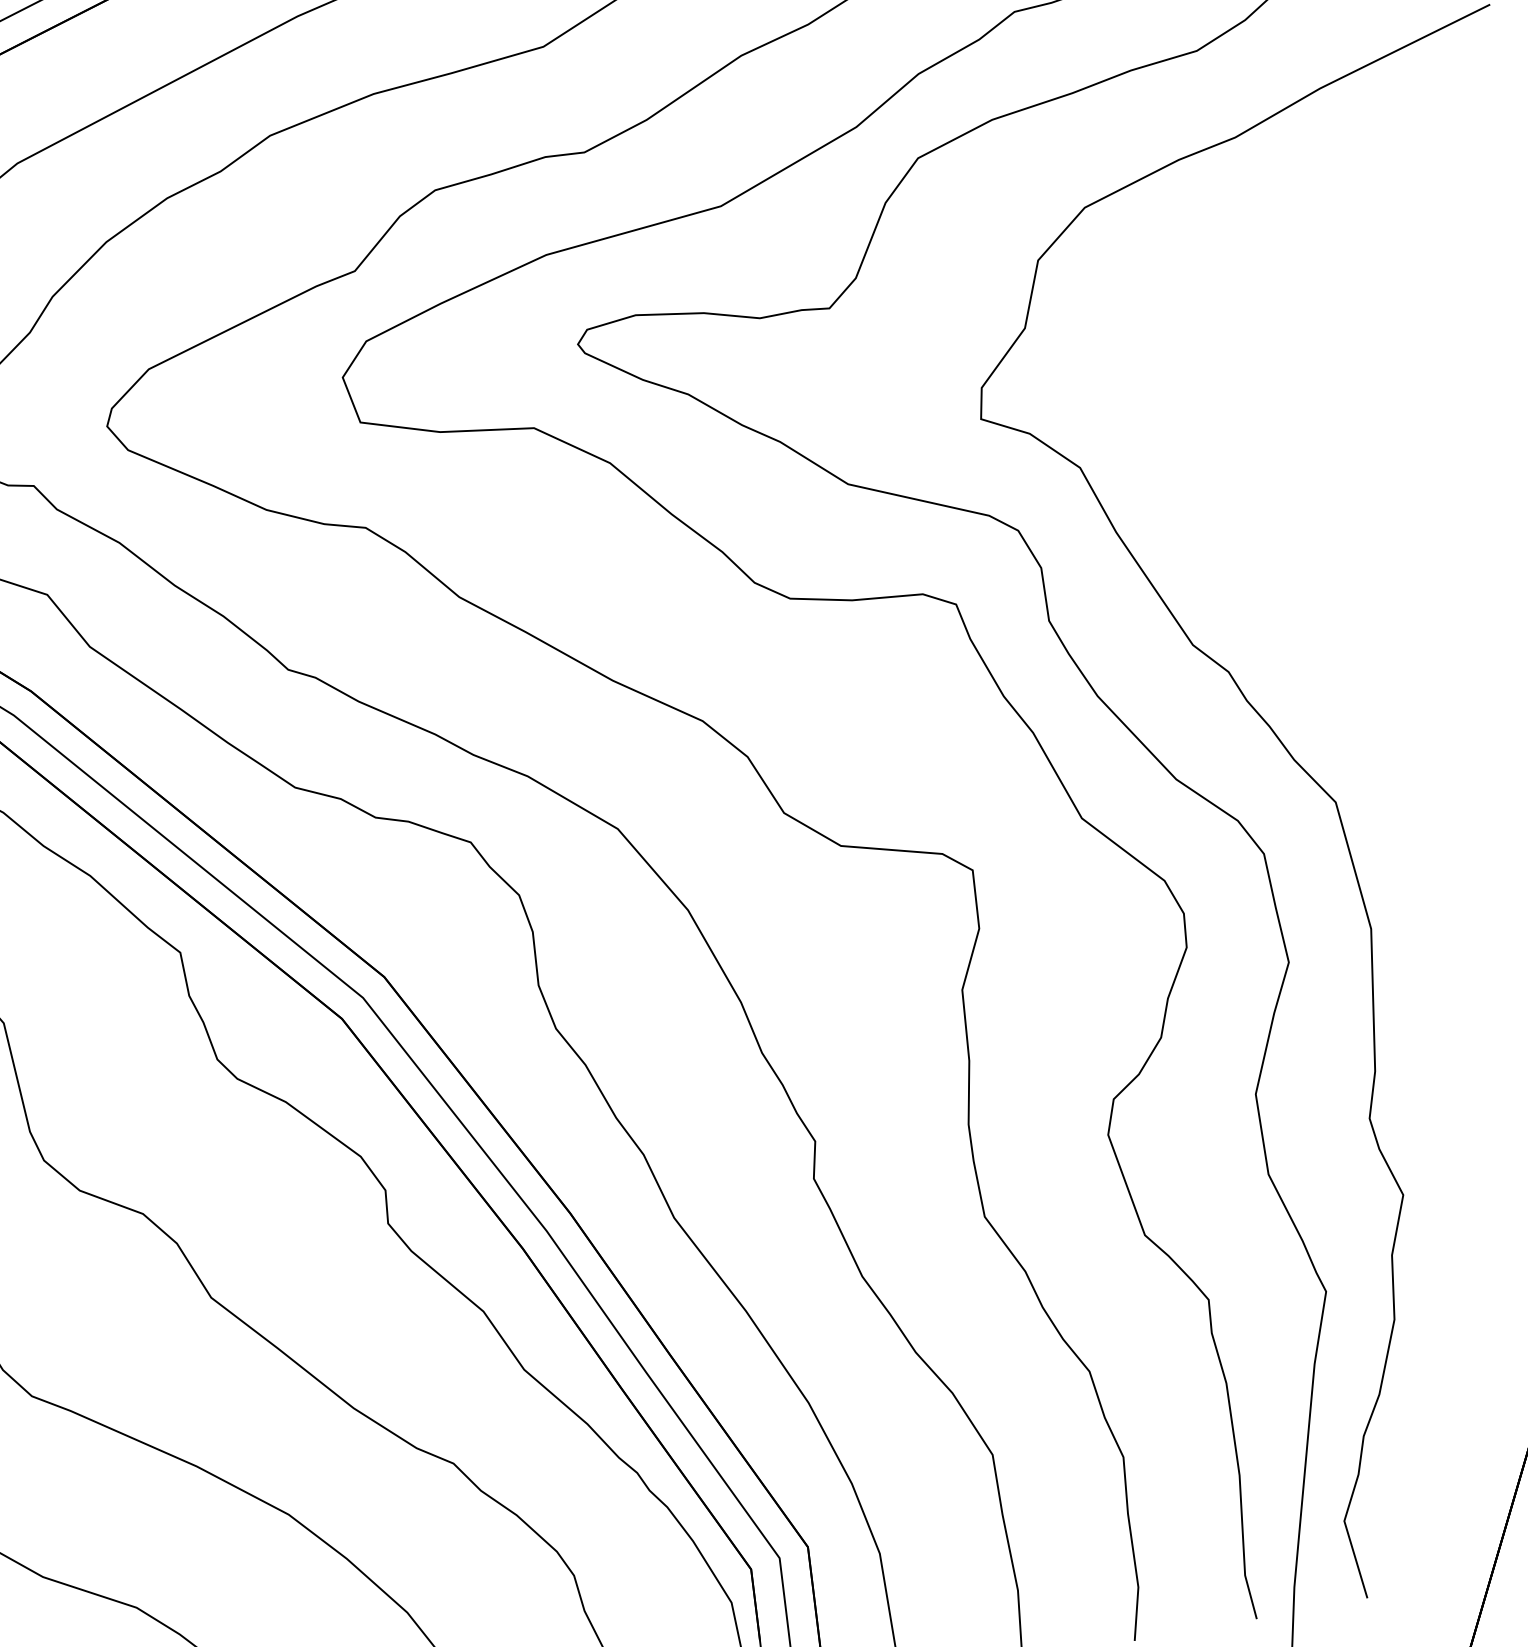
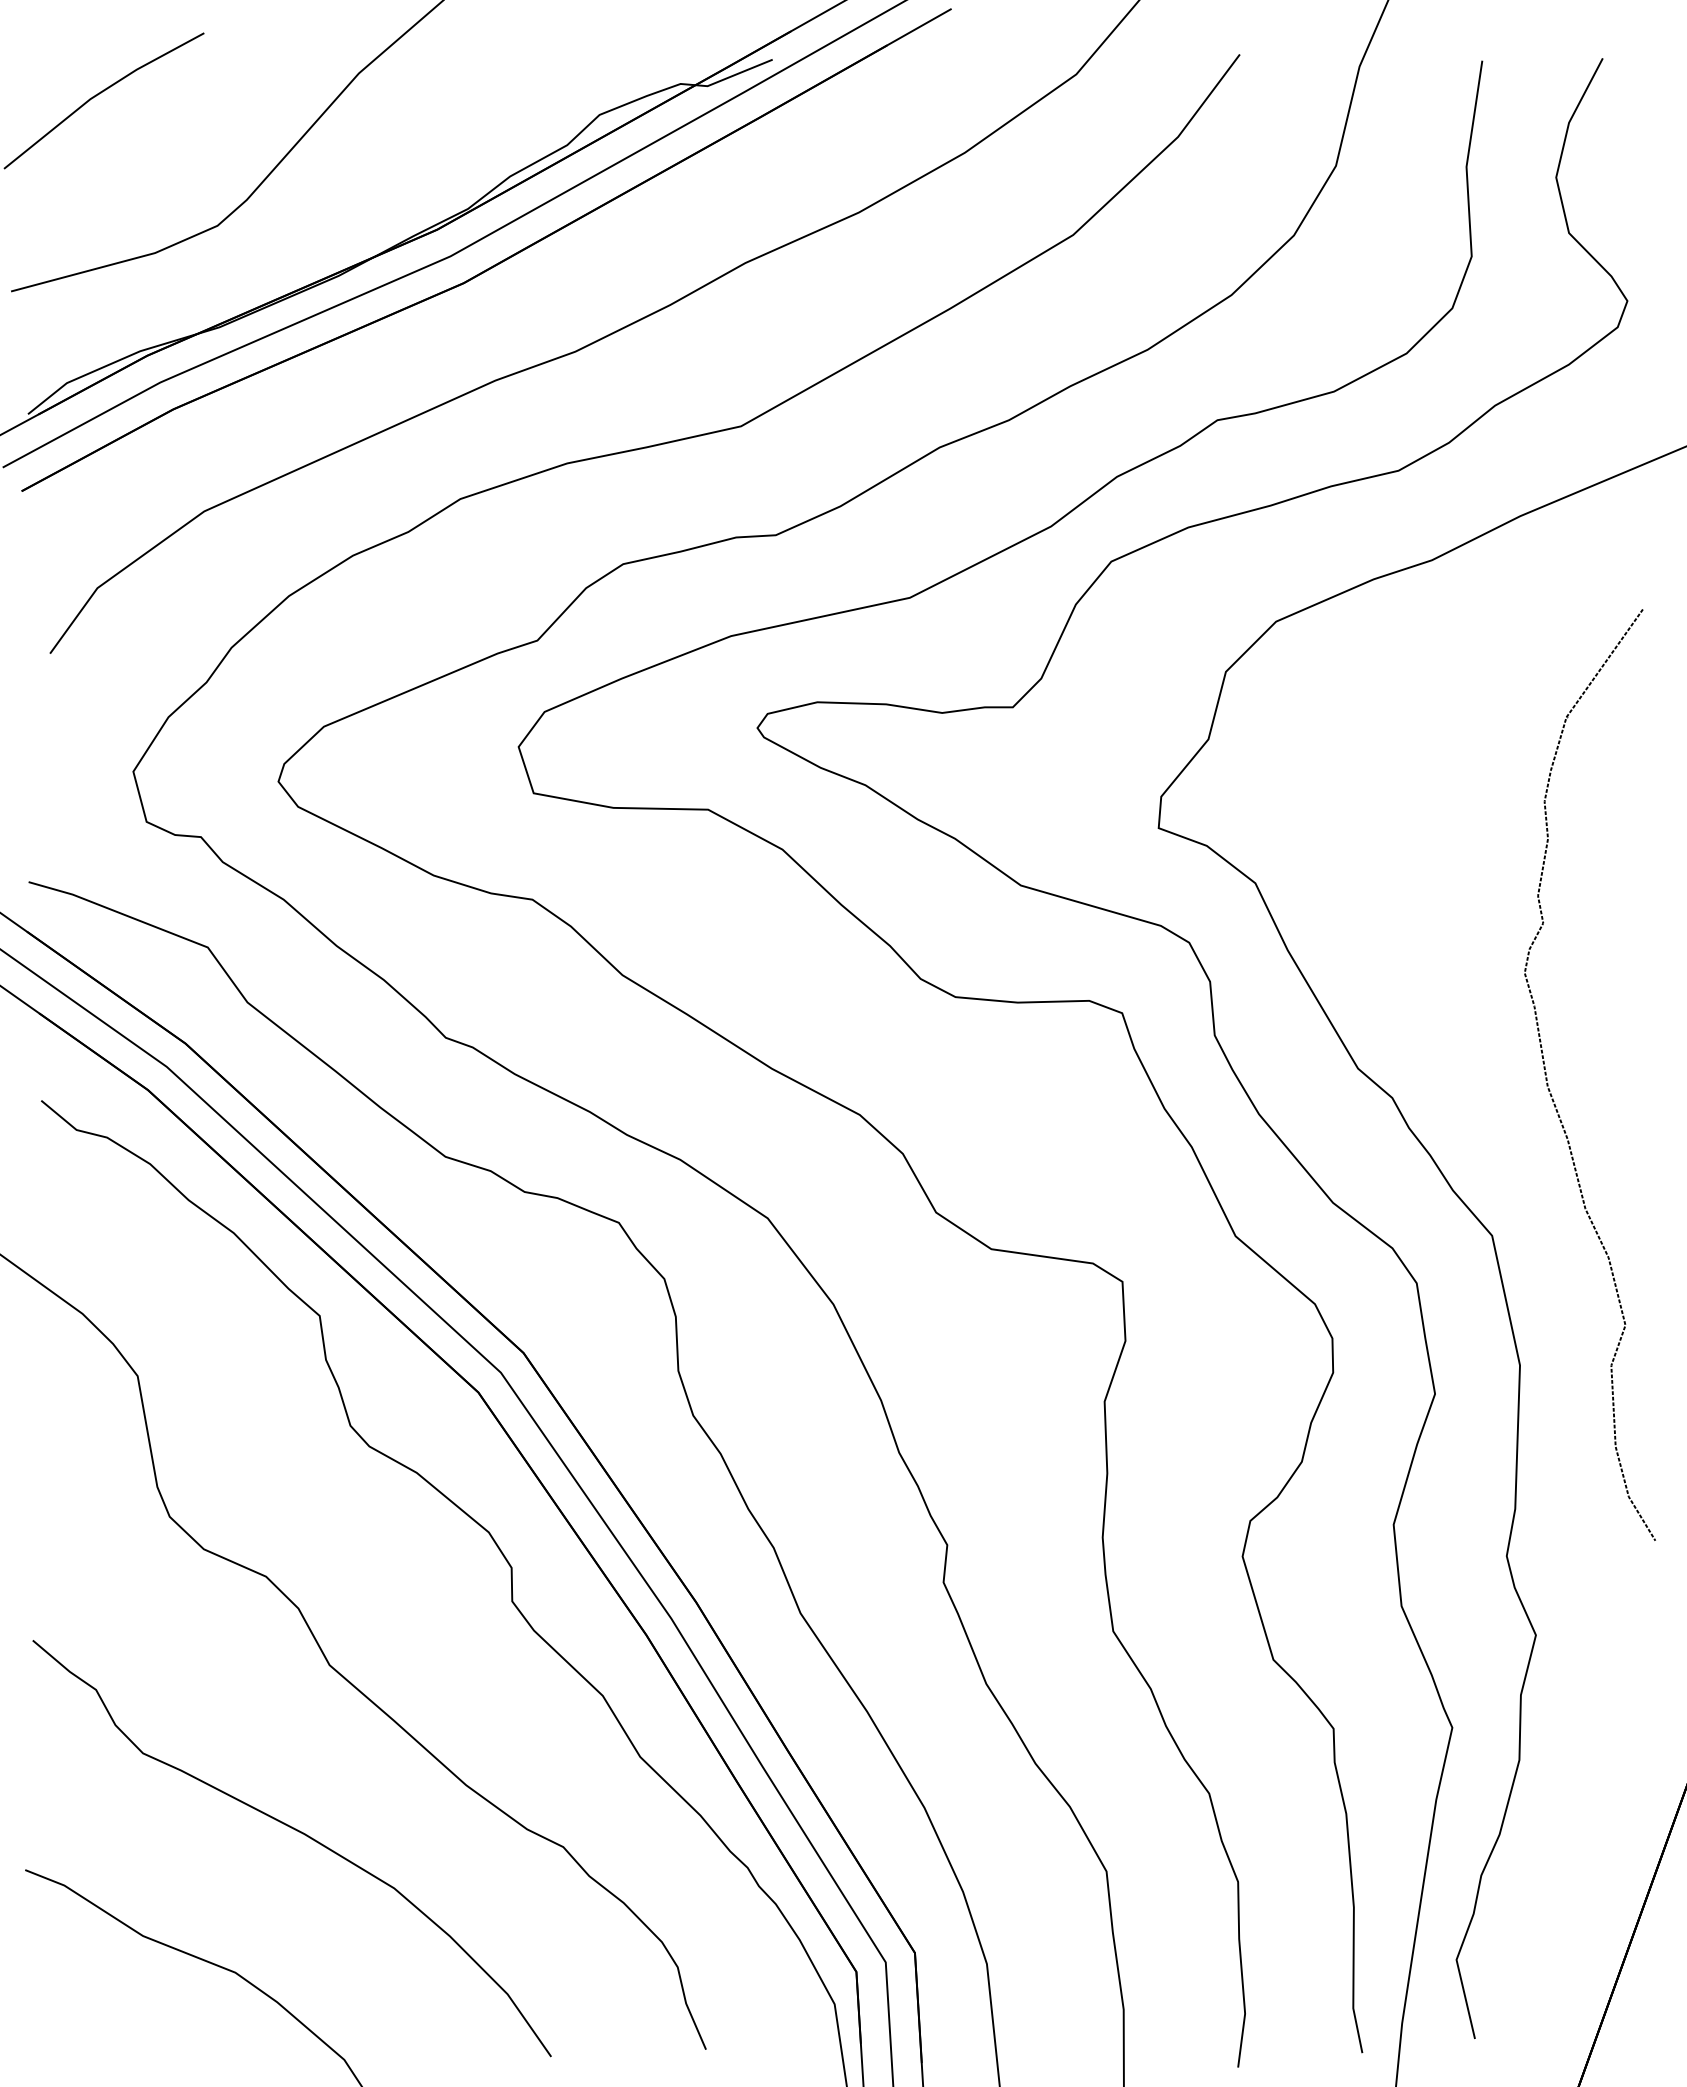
curve: (1382, 648) -> (1548, 1083), added

